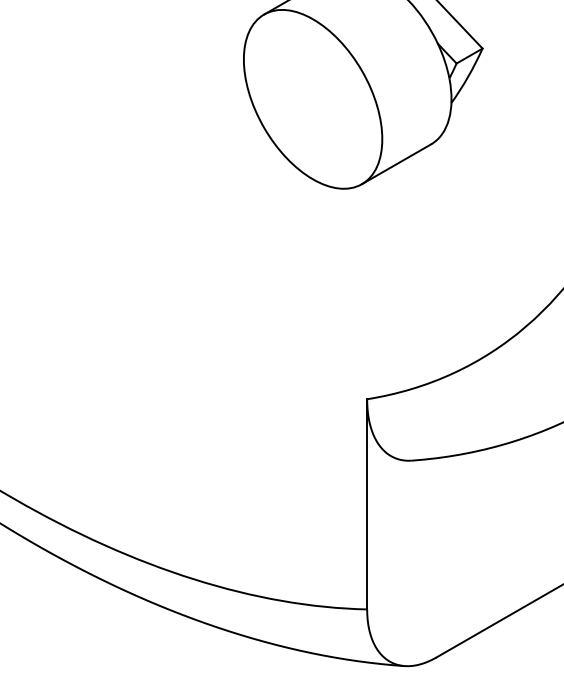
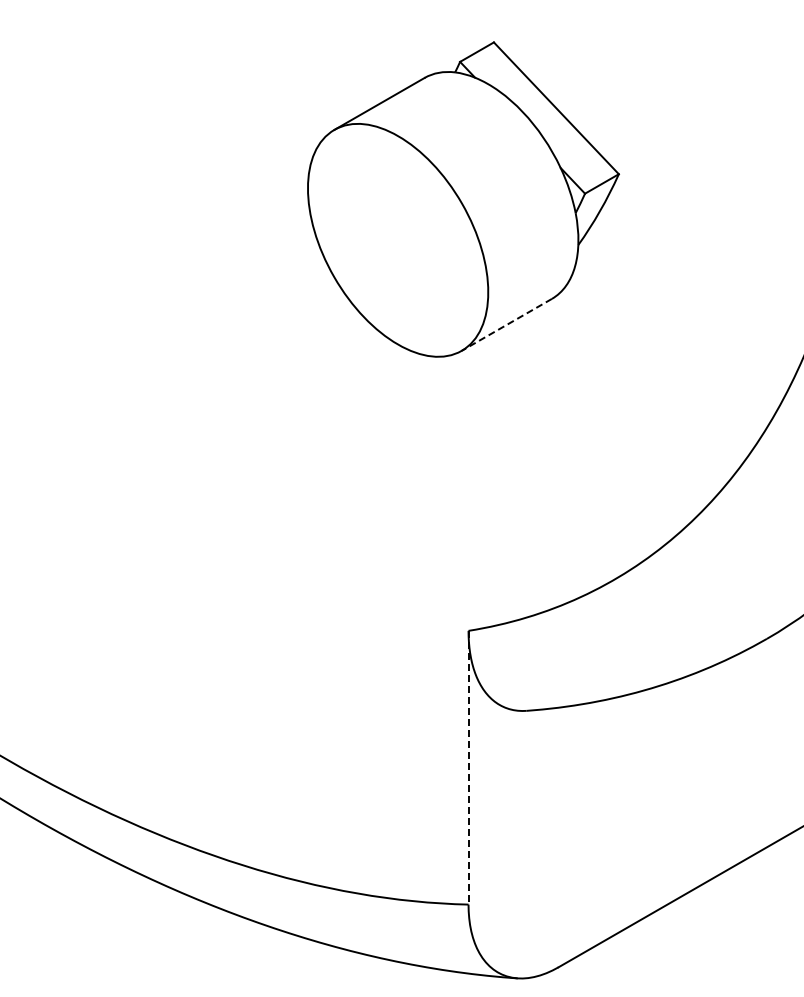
line: (396, 164) -> (506, 325), solid -> dashed
line: (367, 504) -> (468, 767), solid -> dashed

